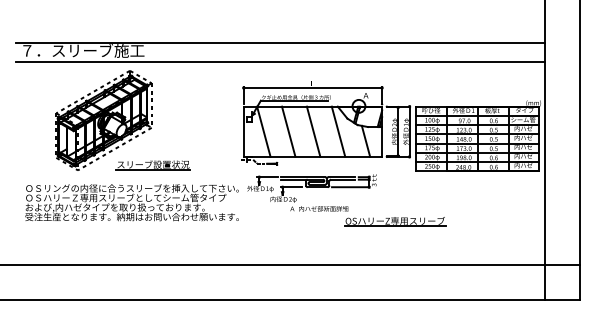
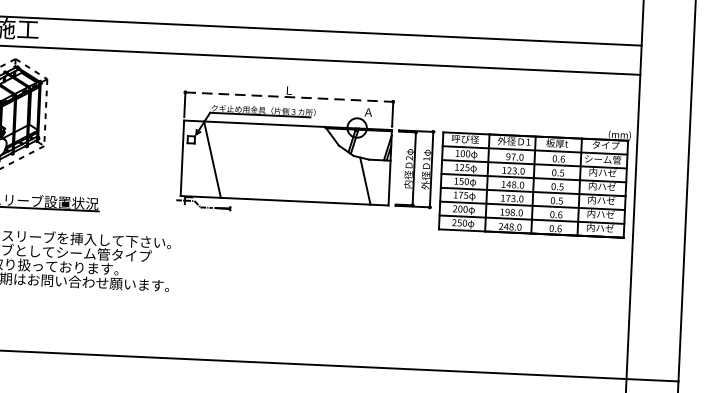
line: (313, 87) -> (290, 96), solid -> dashed
line: (288, 131) -> (249, 160), removed
line: (313, 131) -> (287, 162), removed
line: (338, 131) -> (324, 164), removed
part: (346, 200) -> (331, 268), removed

